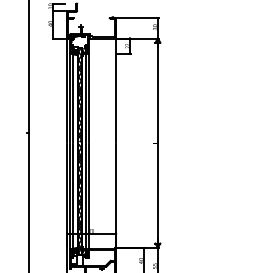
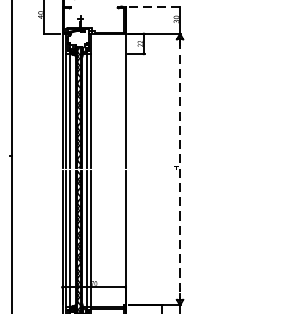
line: (138, 17) -> (154, 6), solid -> dashed
line: (157, 143) -> (179, 170), solid -> dashed

